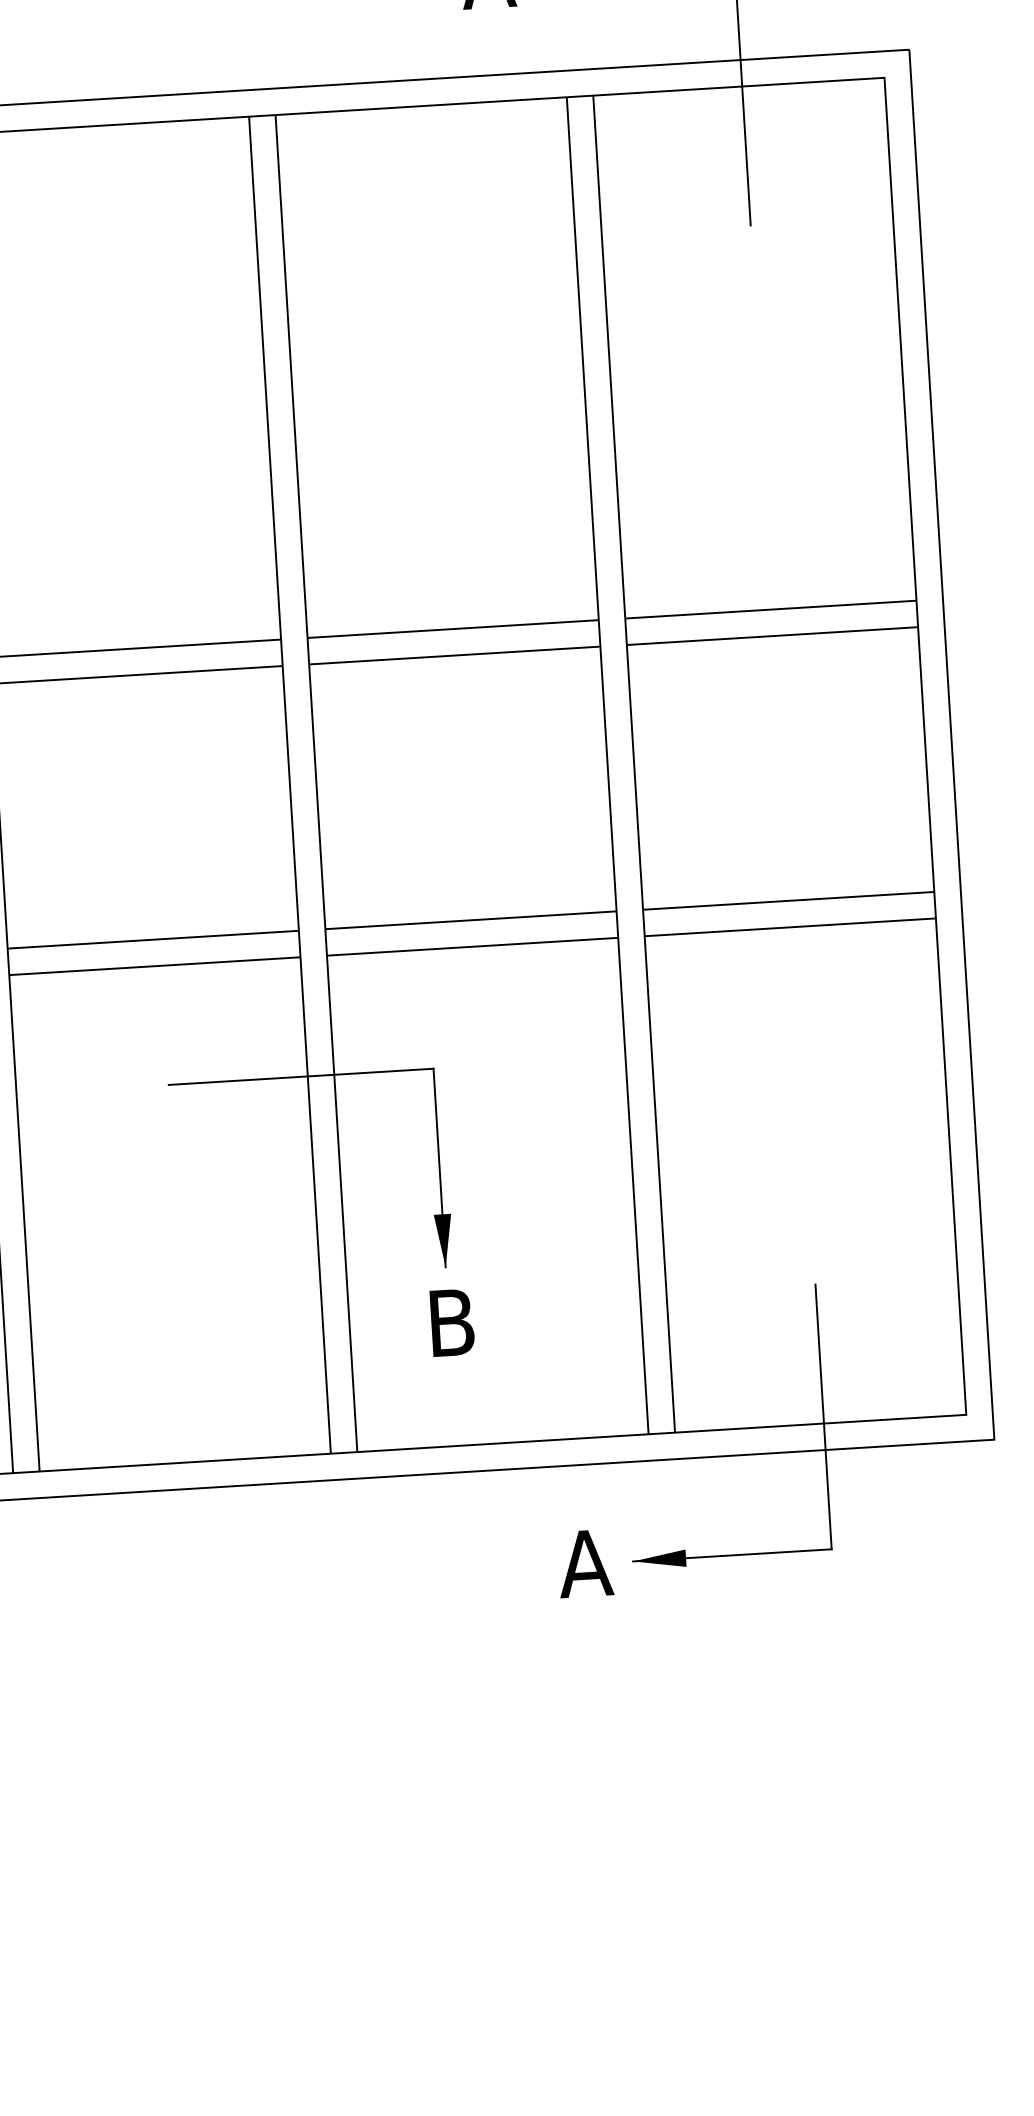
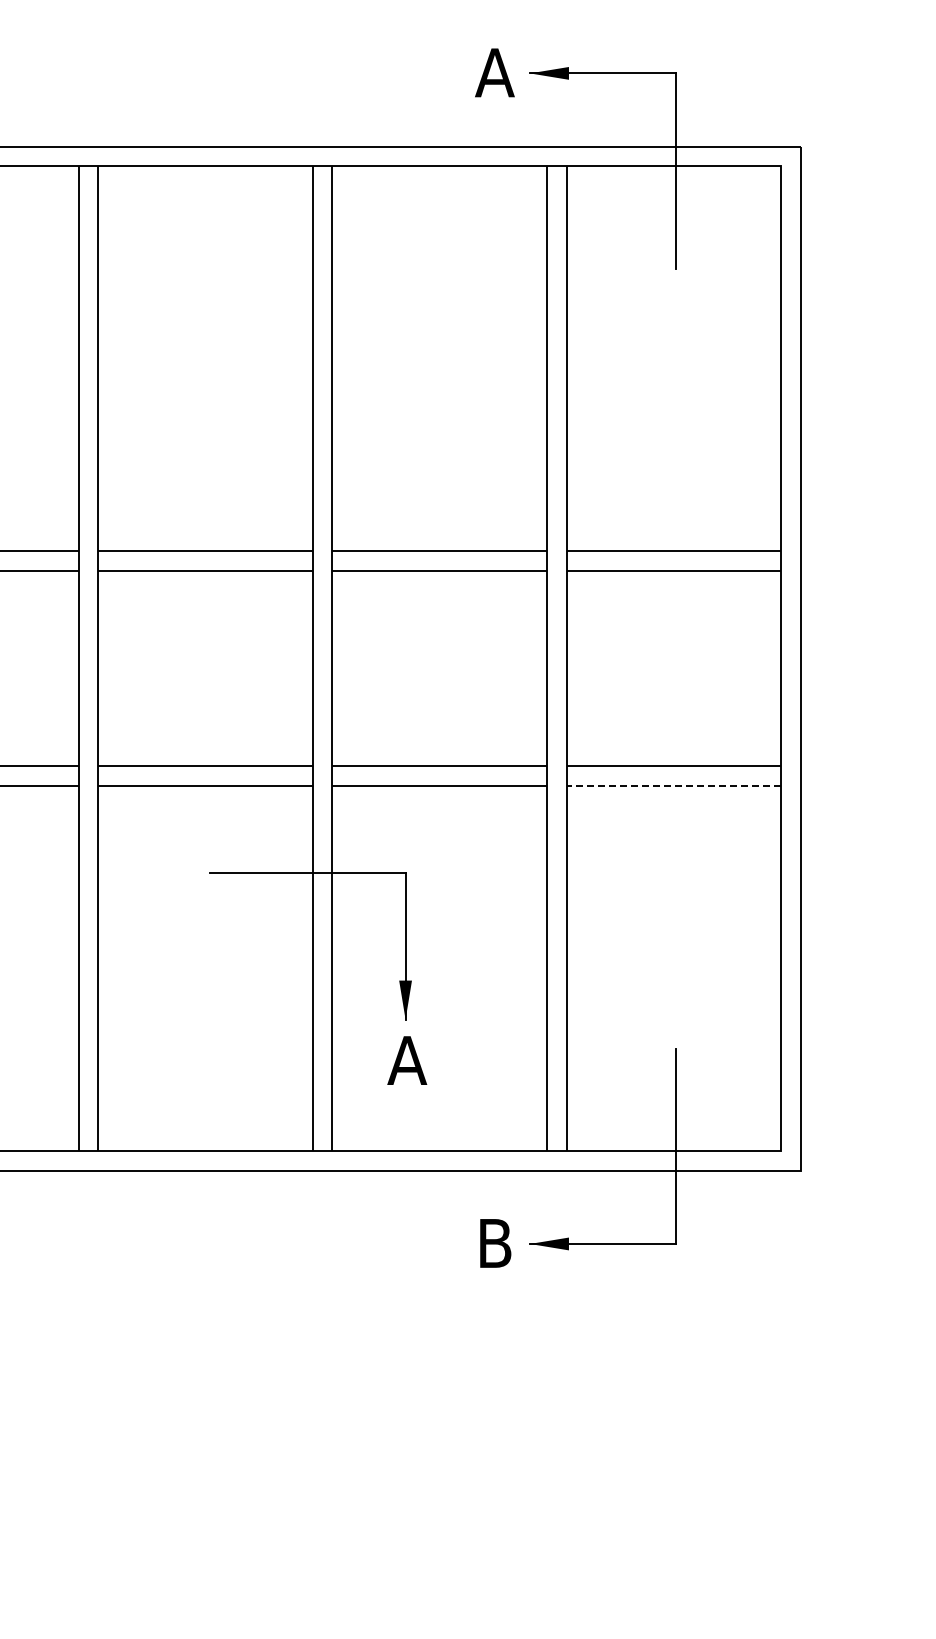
line: (789, 927) -> (673, 785), solid -> dashed
text: (451, 1322) -> (407, 1060), B -> A
text: (584, 1563) -> (494, 1243), A -> B

